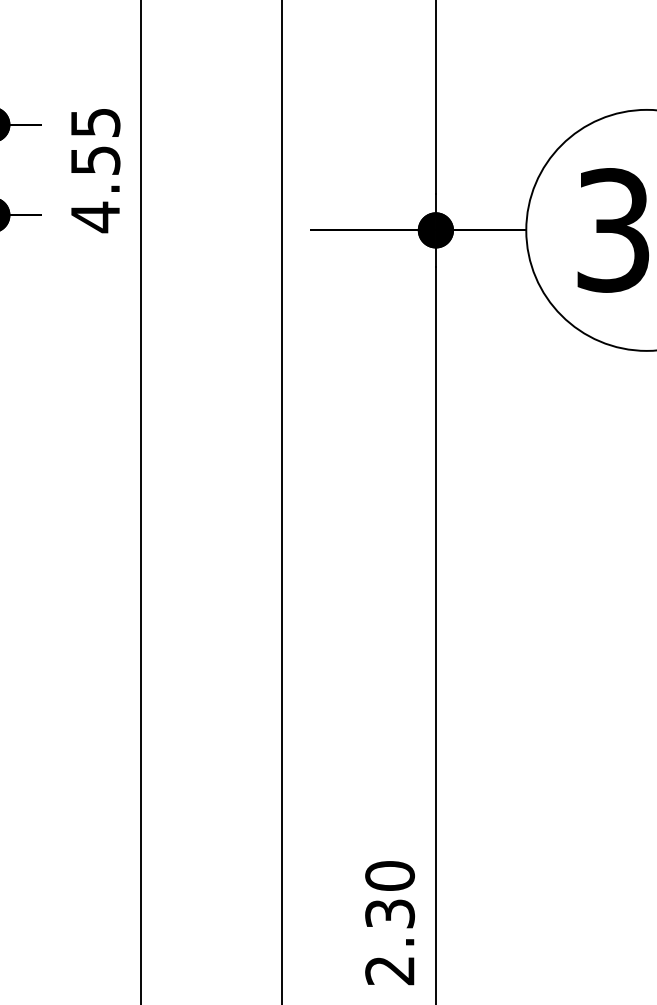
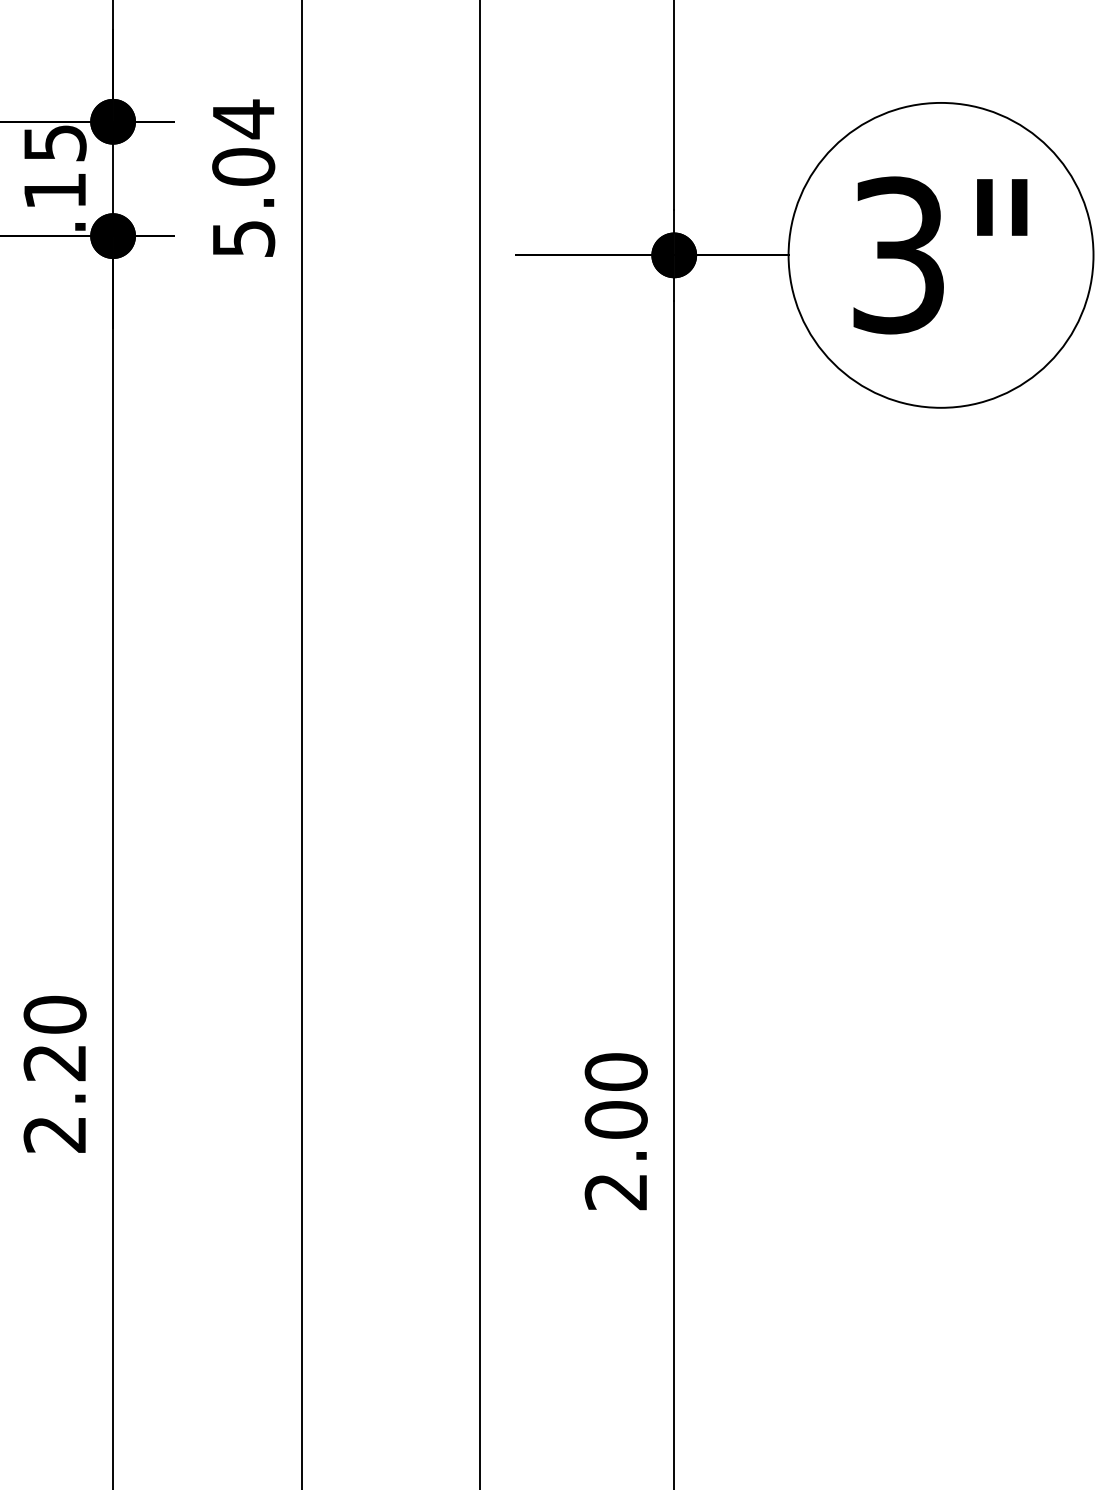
text: (95, 169) -> (243, 178), 4.55 -> 5.04
text: (389, 913) -> (615, 1119), 2.30 -> 2.00

